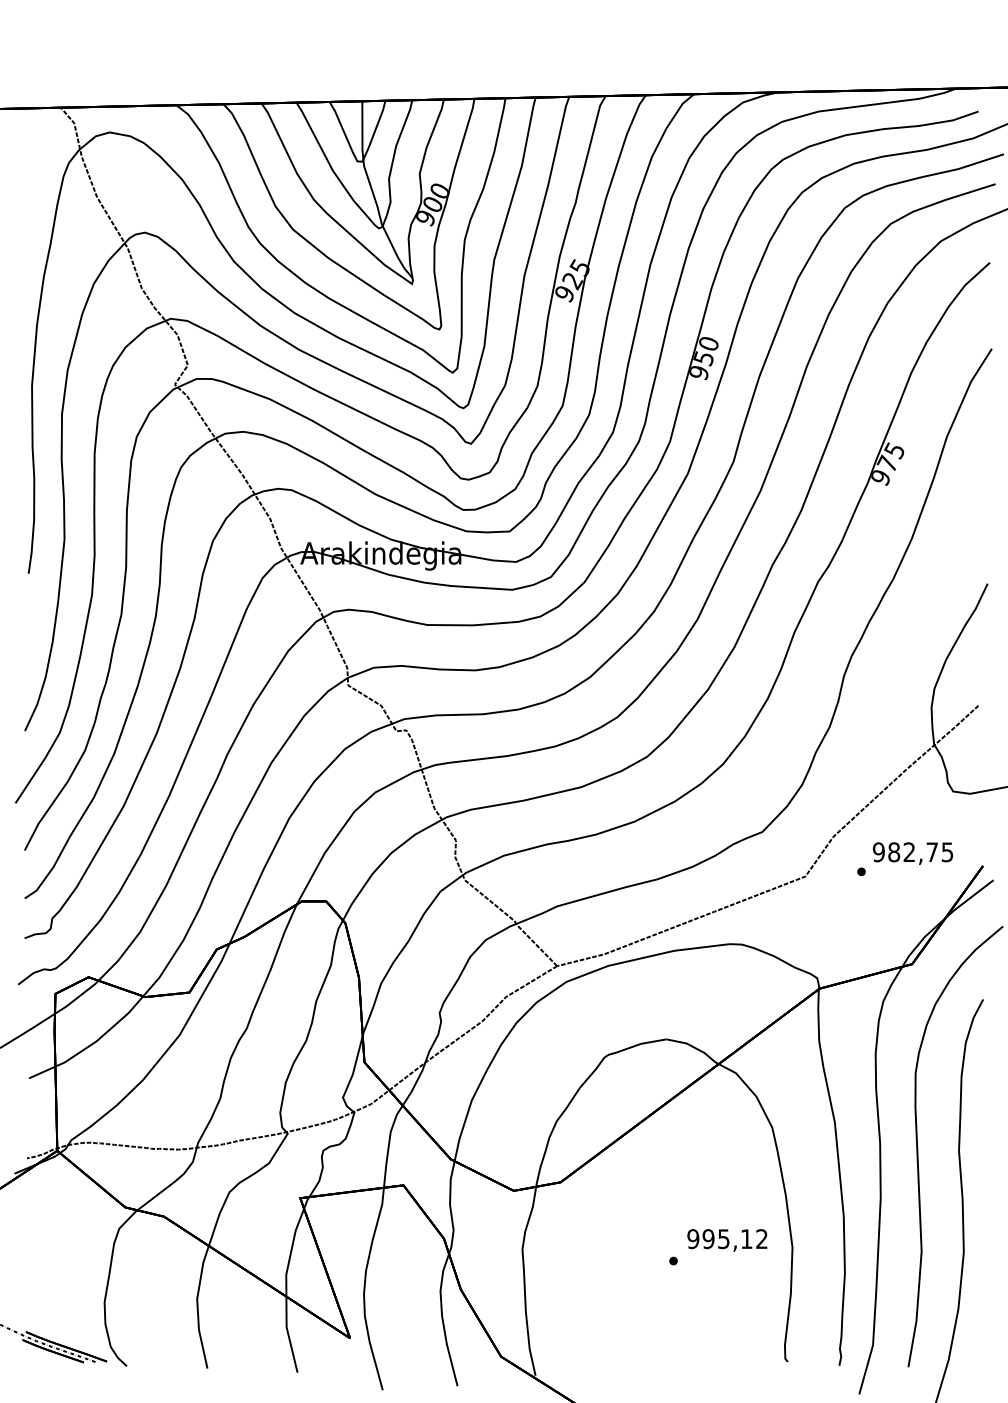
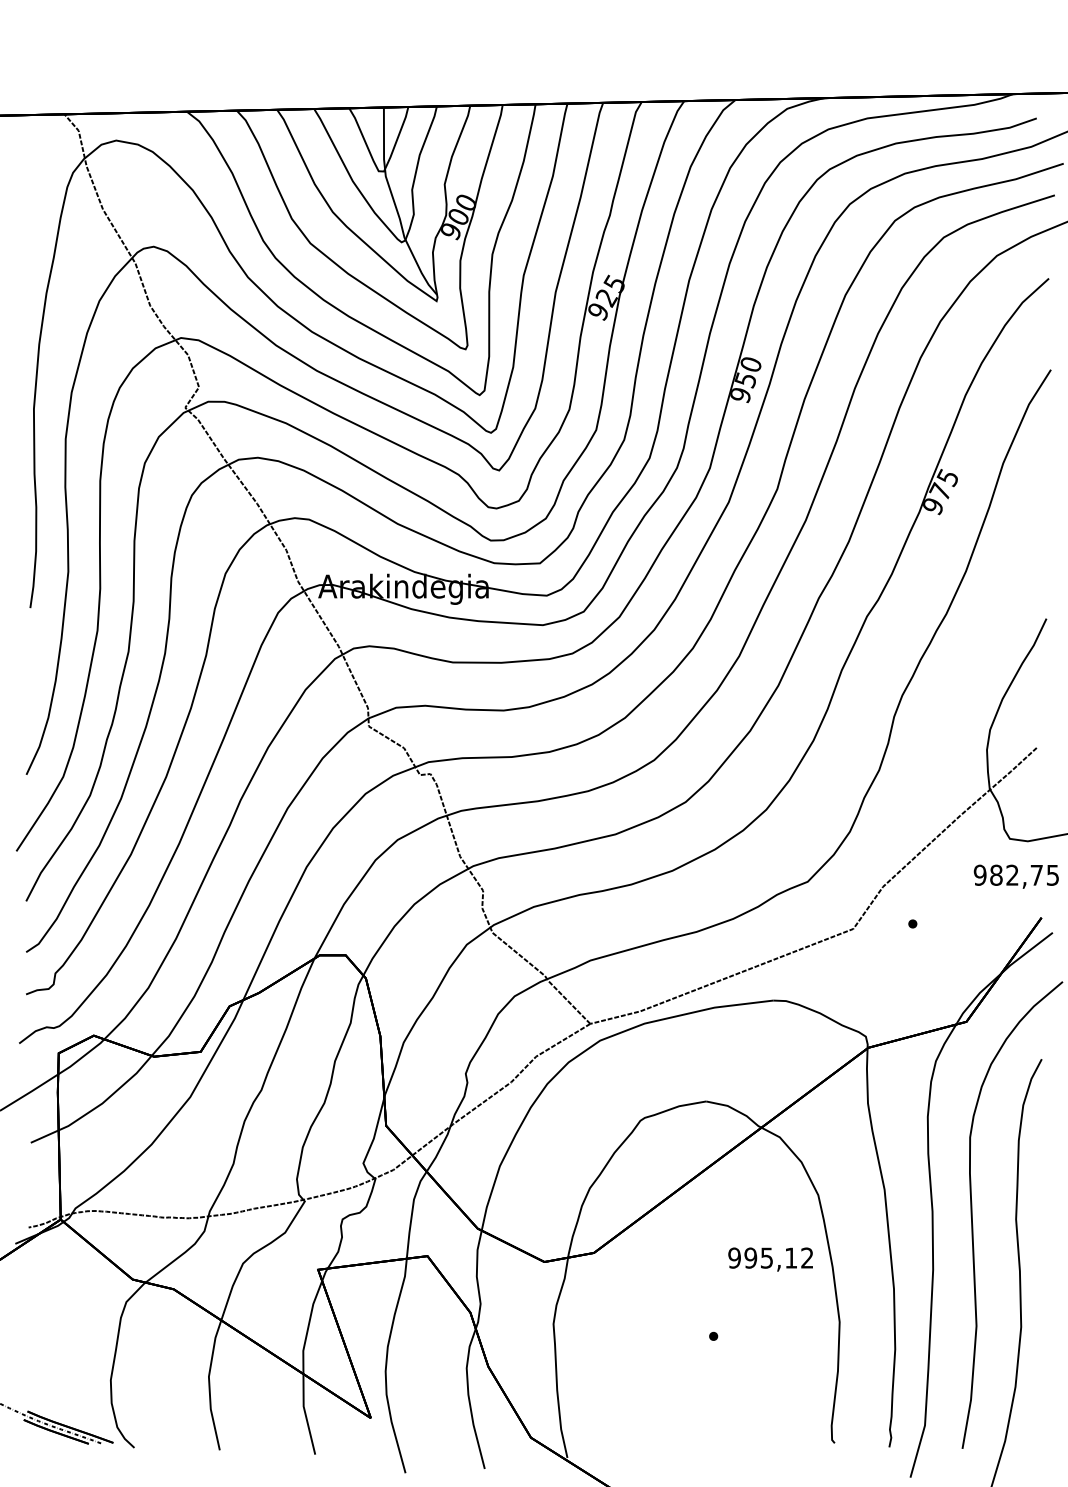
text: (912, 853) -> (1015, 876), moved
text: (727, 1240) -> (770, 1259), moved

